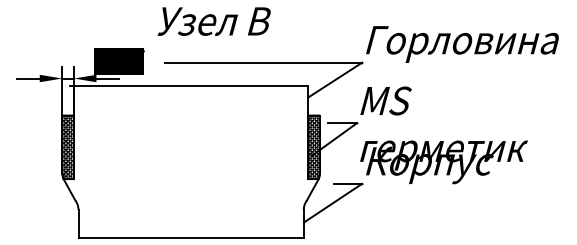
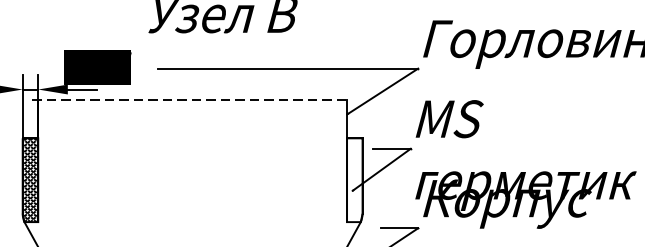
line: (189, 86) -> (190, 100), solid -> dashed
hatch: (314, 147) -> (355, 180), removed

